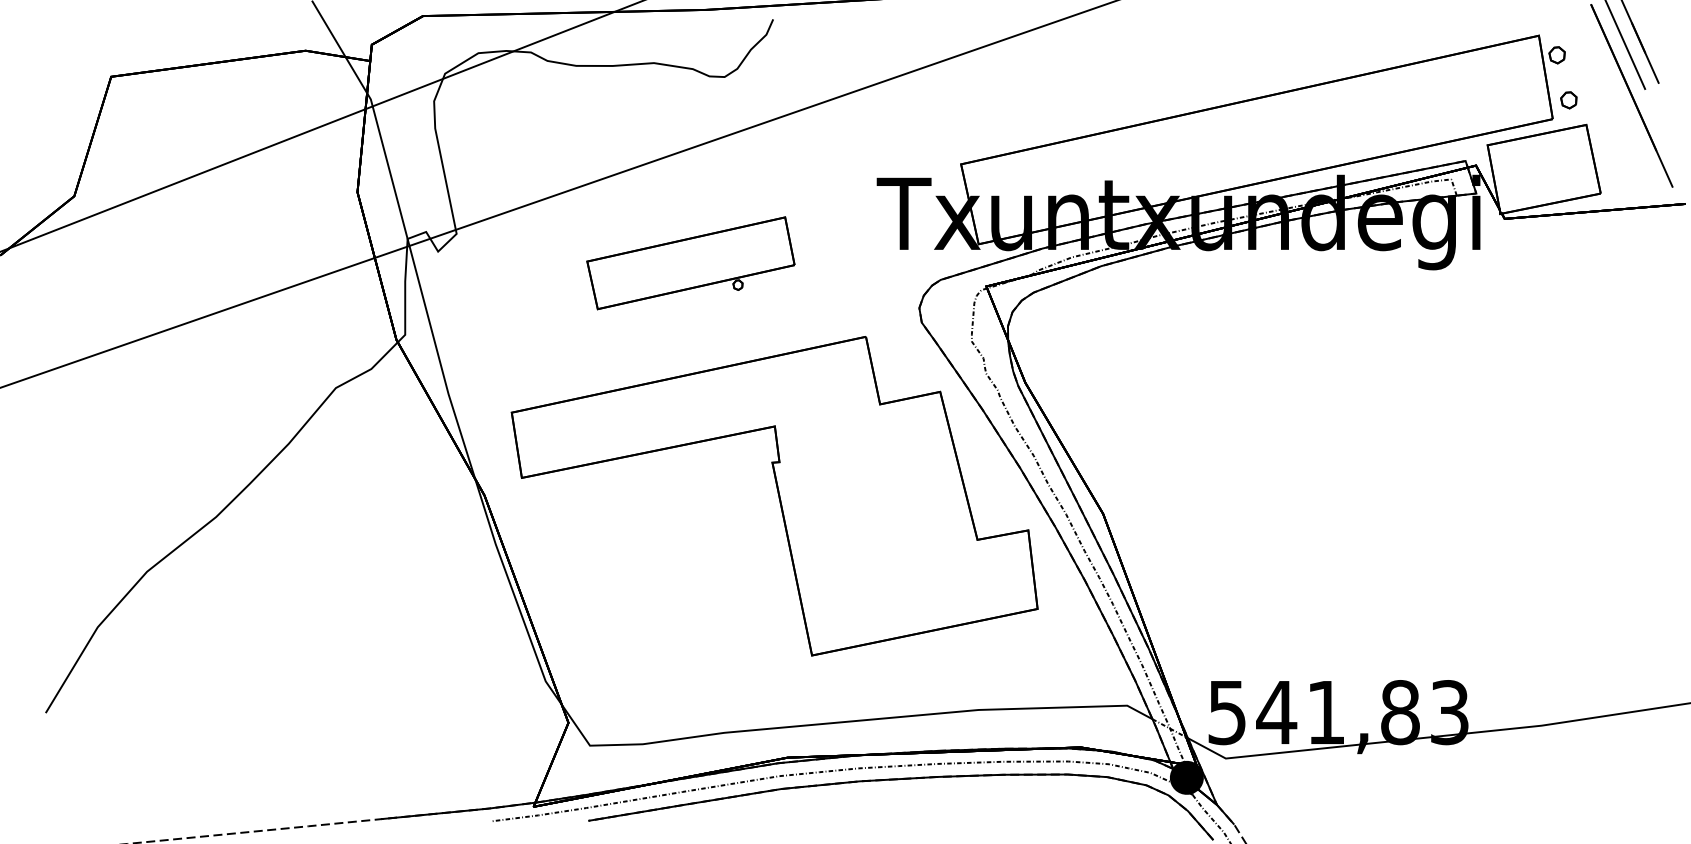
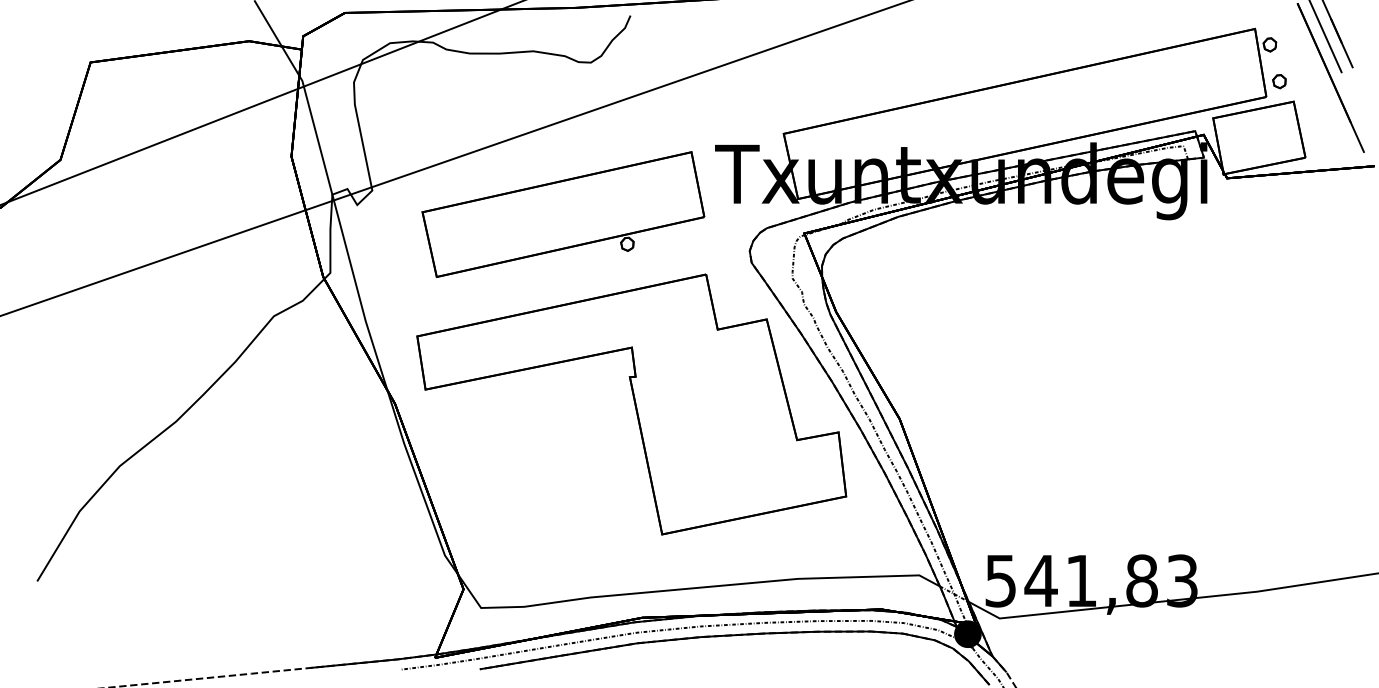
part: (691, 263) -> (563, 214), size x1.67

